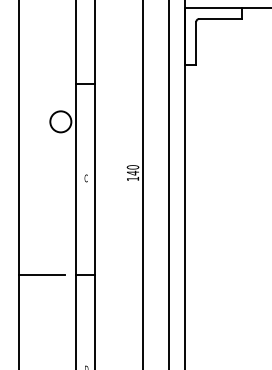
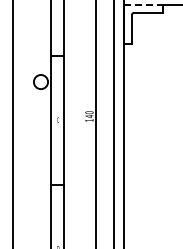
line: (214, 7) -> (144, 5), solid -> dashed
line: (40, 275) -> (27, 185), removed

